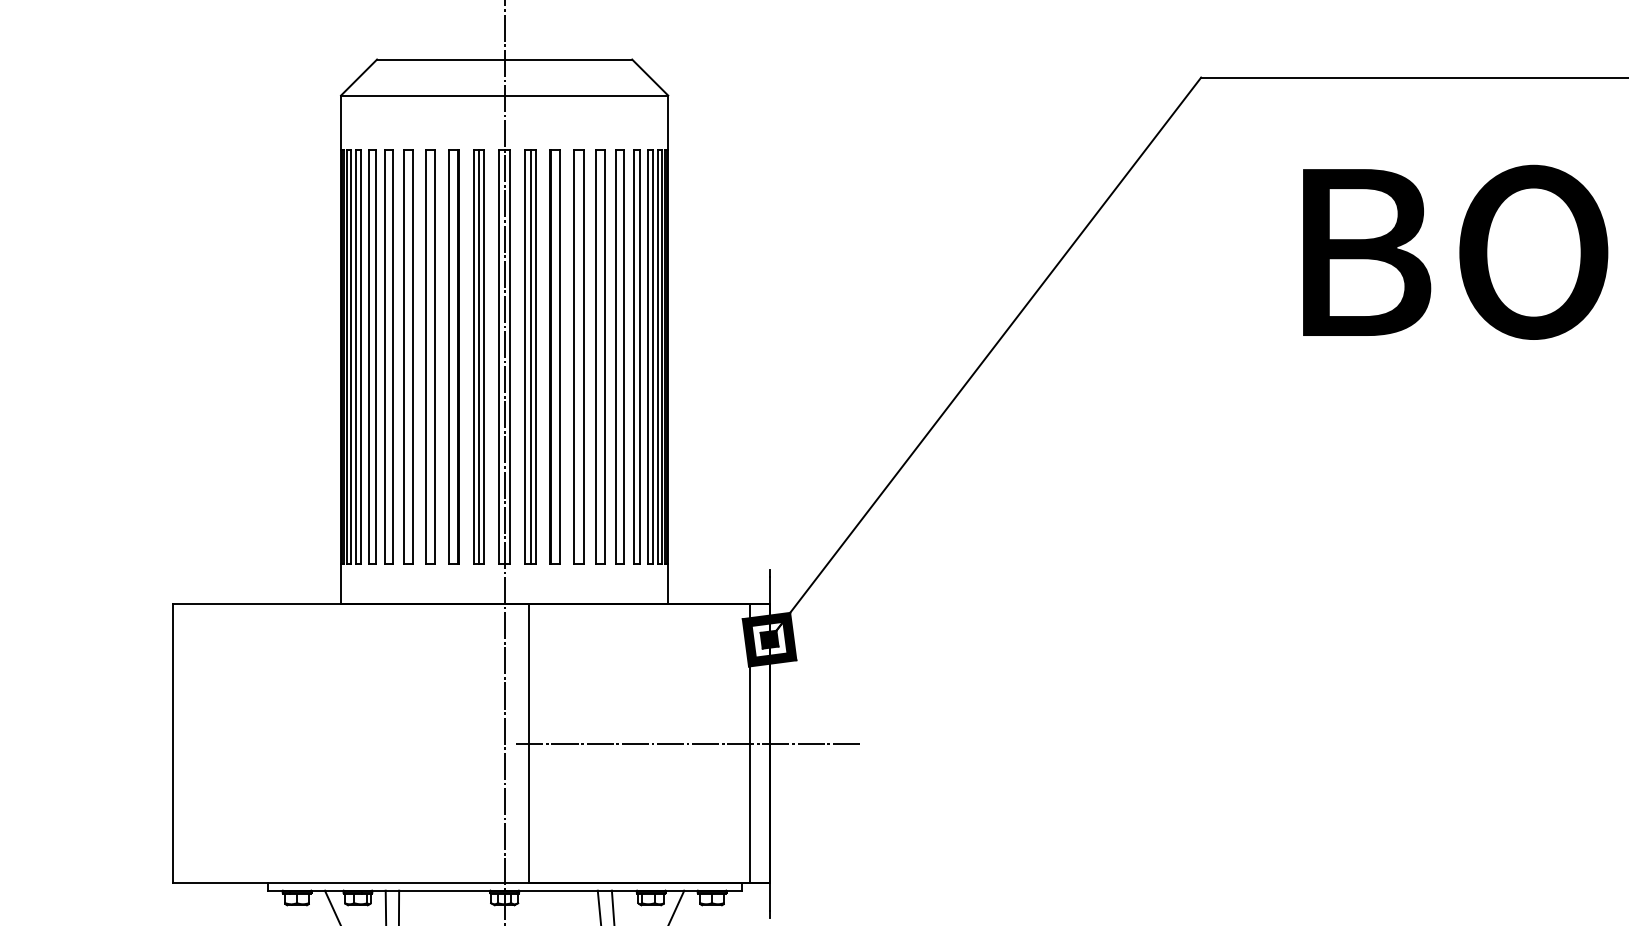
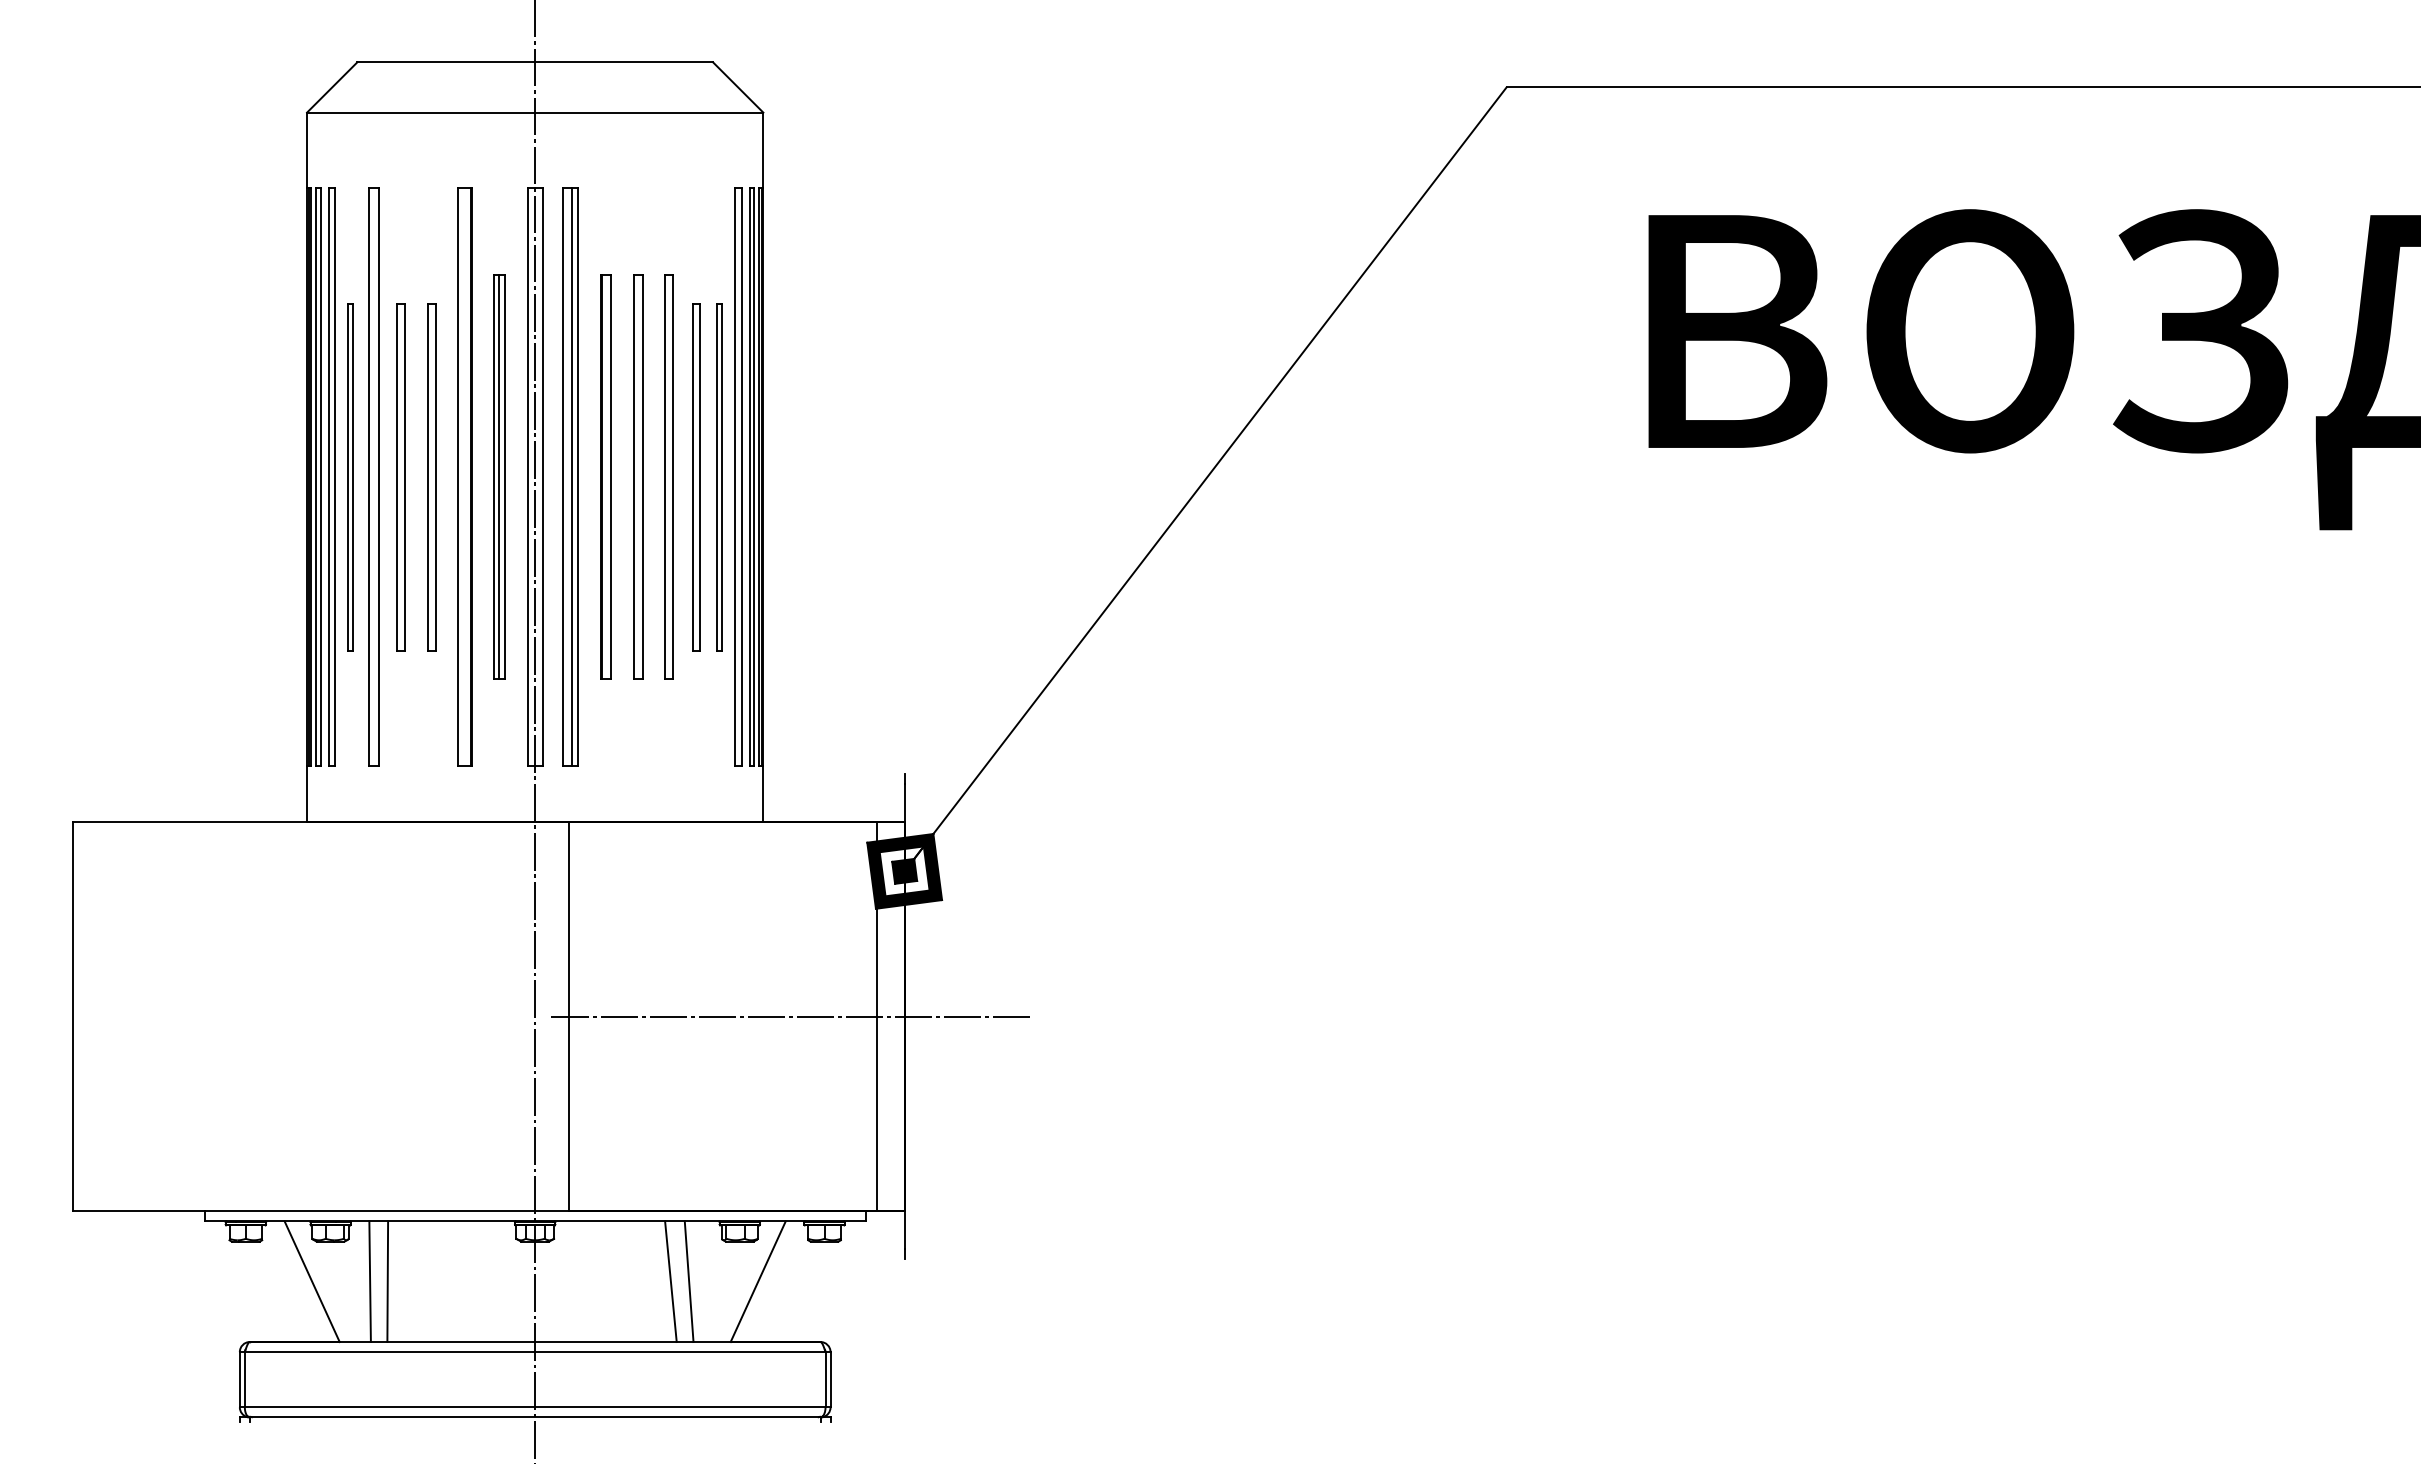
part: (372, 356) -> (350, 476), size x0.6
part: (408, 356) -> (400, 476), size x0.6
part: (430, 356) -> (431, 476), size x0.6
part: (479, 356) -> (499, 476), size x0.7
part: (555, 356) -> (605, 476), size x0.7
part: (578, 356) -> (638, 476), size x0.7
part: (600, 356) -> (668, 476), size x0.7
part: (620, 356) -> (696, 476), size x0.6
part: (636, 356) -> (719, 476), size x0.6

